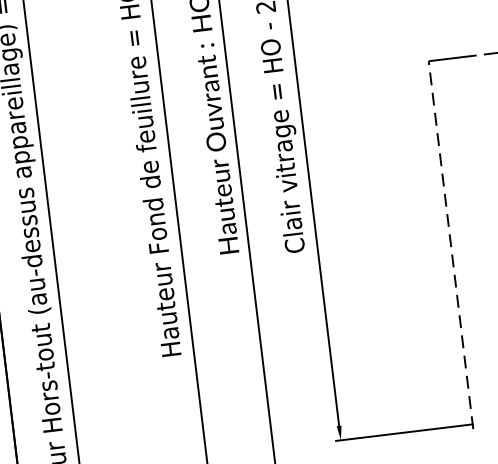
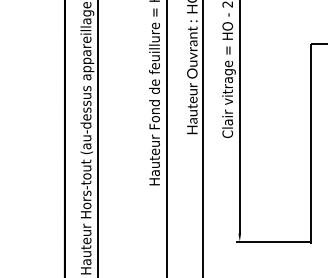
line: (450, 244) -> (311, 143), dashed -> solid

